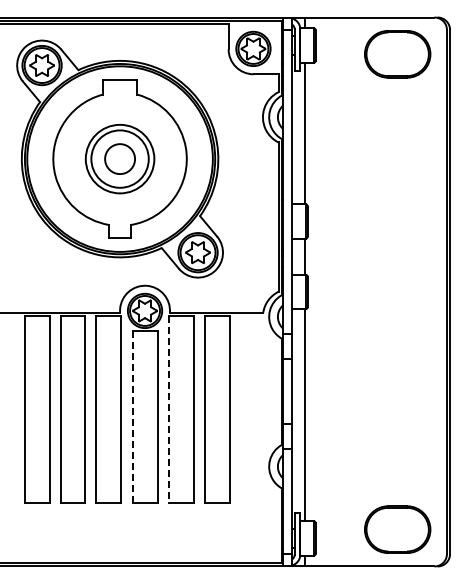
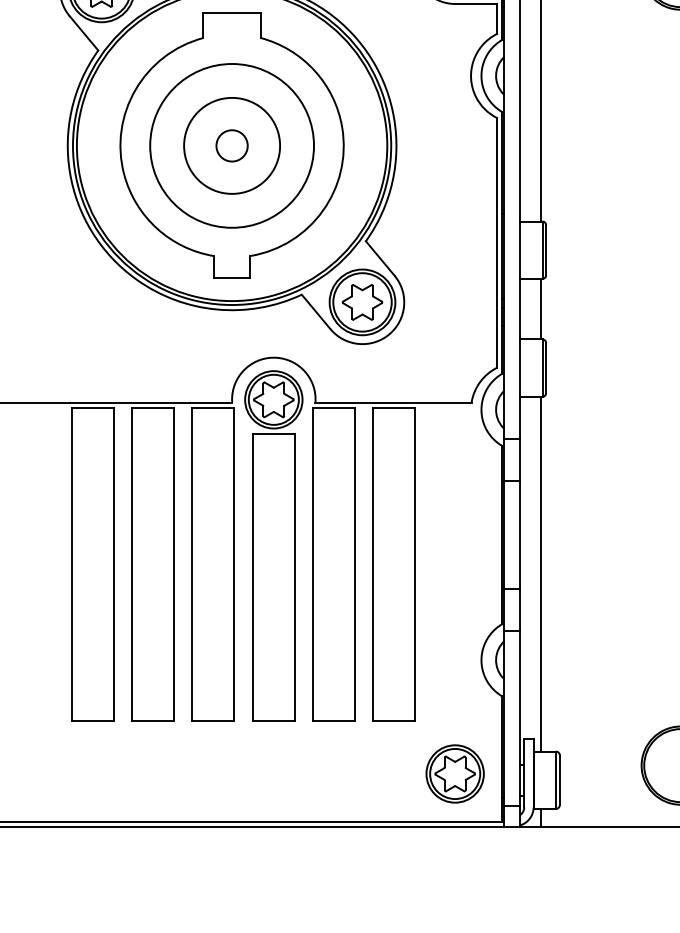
circle: (119, 158) -> (231, 144), size x0.62
circle: (120, 159) -> (232, 146), size x1.43
line: (168, 409) -> (313, 564), dashed -> solid
line: (132, 417) -> (252, 578), dashed -> solid
part: (253, 534) -> (455, 773), added

